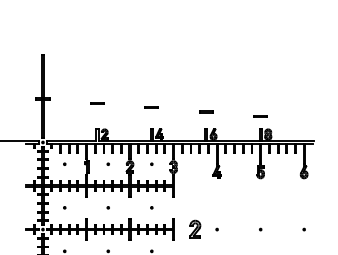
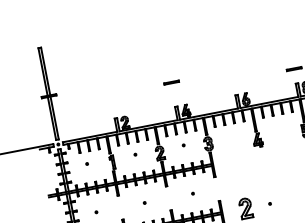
line: (97, 103) -> (110, 89), removed
part: (206, 111) -> (233, 75), removed

